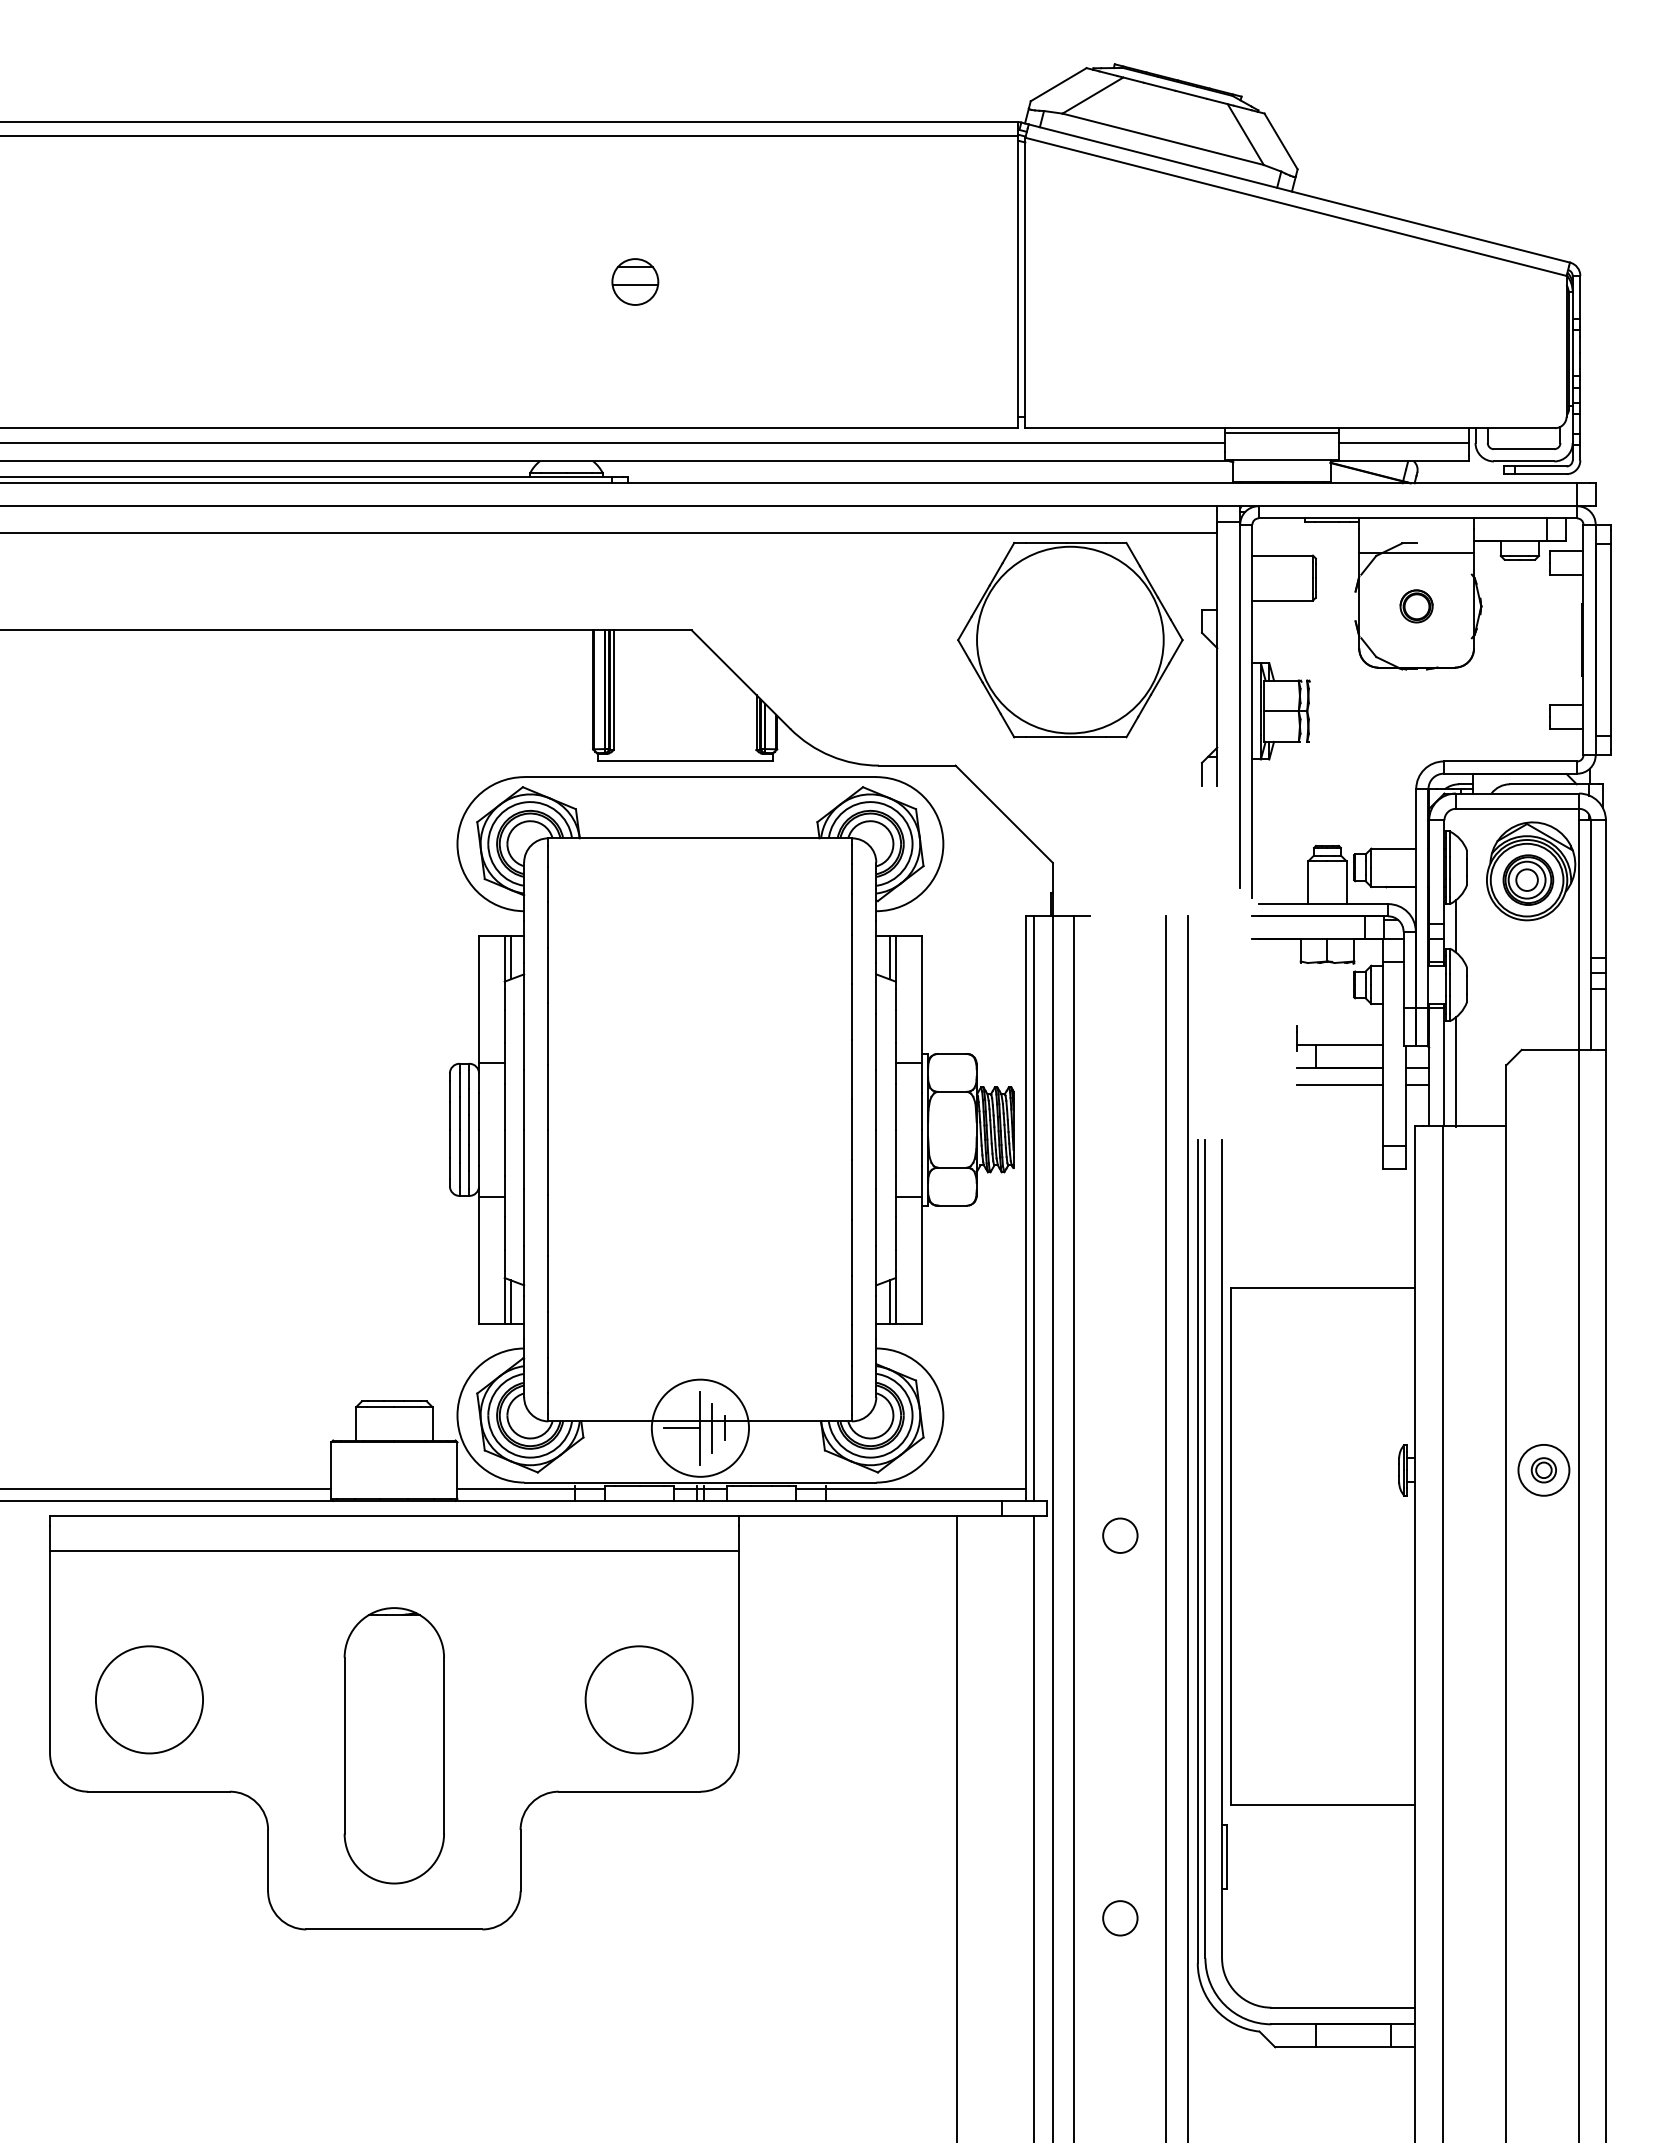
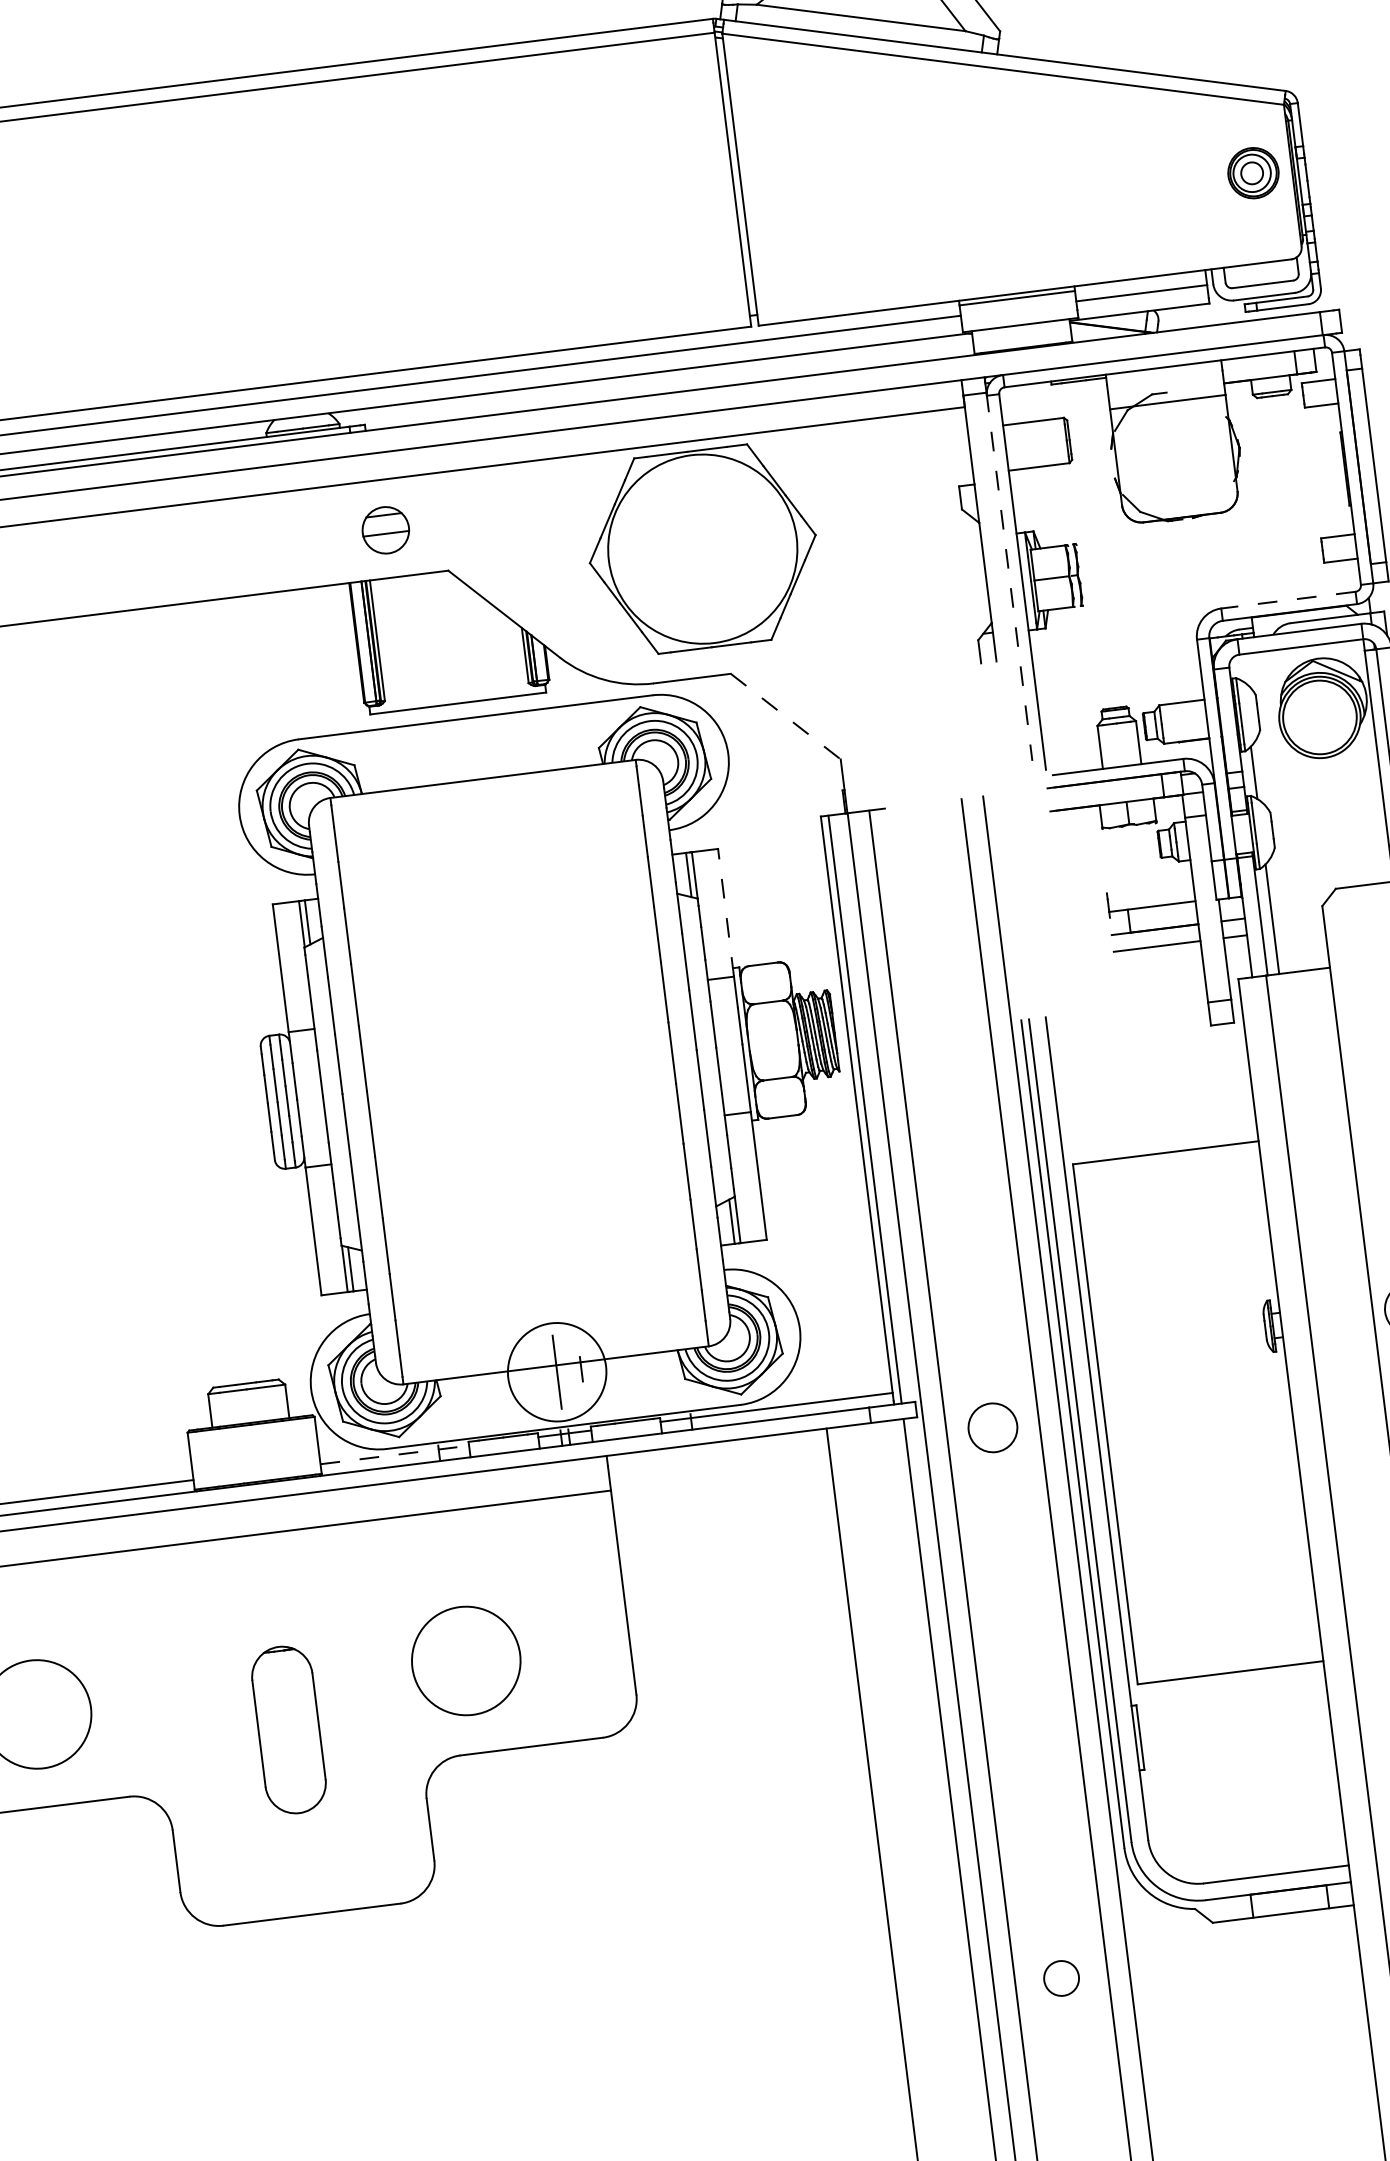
part: (635, 281) -> (385, 529), moved
part: (1416, 606) -> (1174, 456), removed
part: (1070, 639) -> (702, 548), moved
line: (1240, 705) -> (1009, 577), solid -> dashed
line: (1510, 761) -> (1288, 600), solid -> dashed
line: (1004, 814) -> (786, 716), solid -> dashed
part: (1528, 879) -> (1253, 172), moved
line: (921, 999) -> (725, 913), solid -> dashed
line: (712, 1427) -> (569, 1369), removed
line: (682, 1428) -> (539, 1374), removed
line: (531, 1489) -> (394, 1455), solid -> dashed
circle: (1120, 1535) -> (993, 1427), size x1.4
circle: (638, 1699) -> (465, 1660), moved
part: (393, 1745) -> (288, 1729), size x0.6
circle: (1120, 1918) -> (1061, 1978), moved

